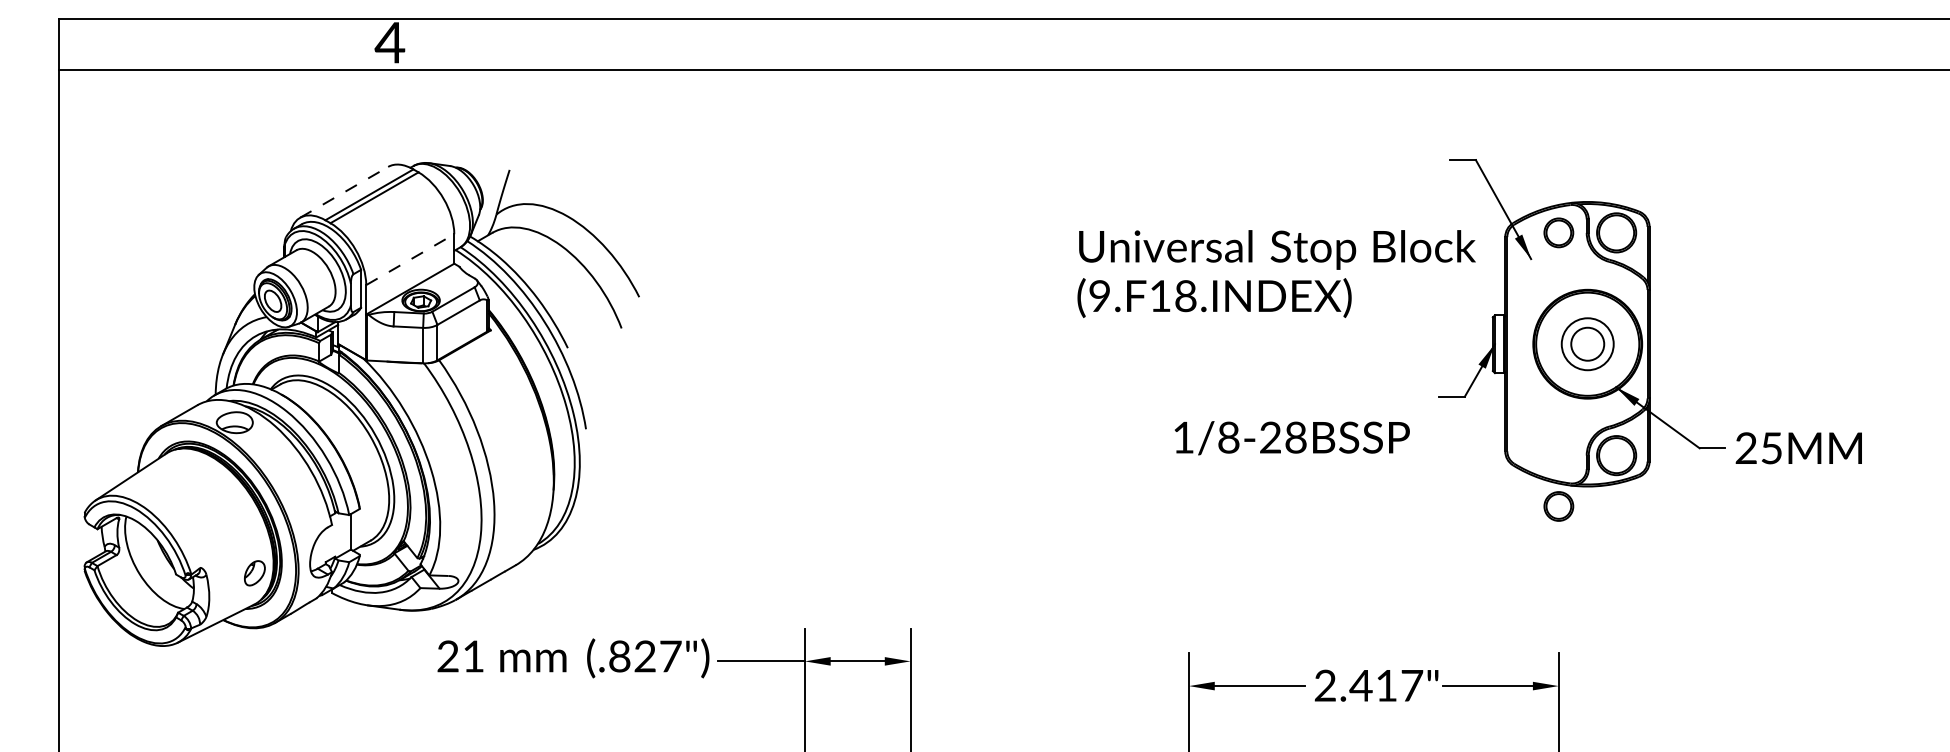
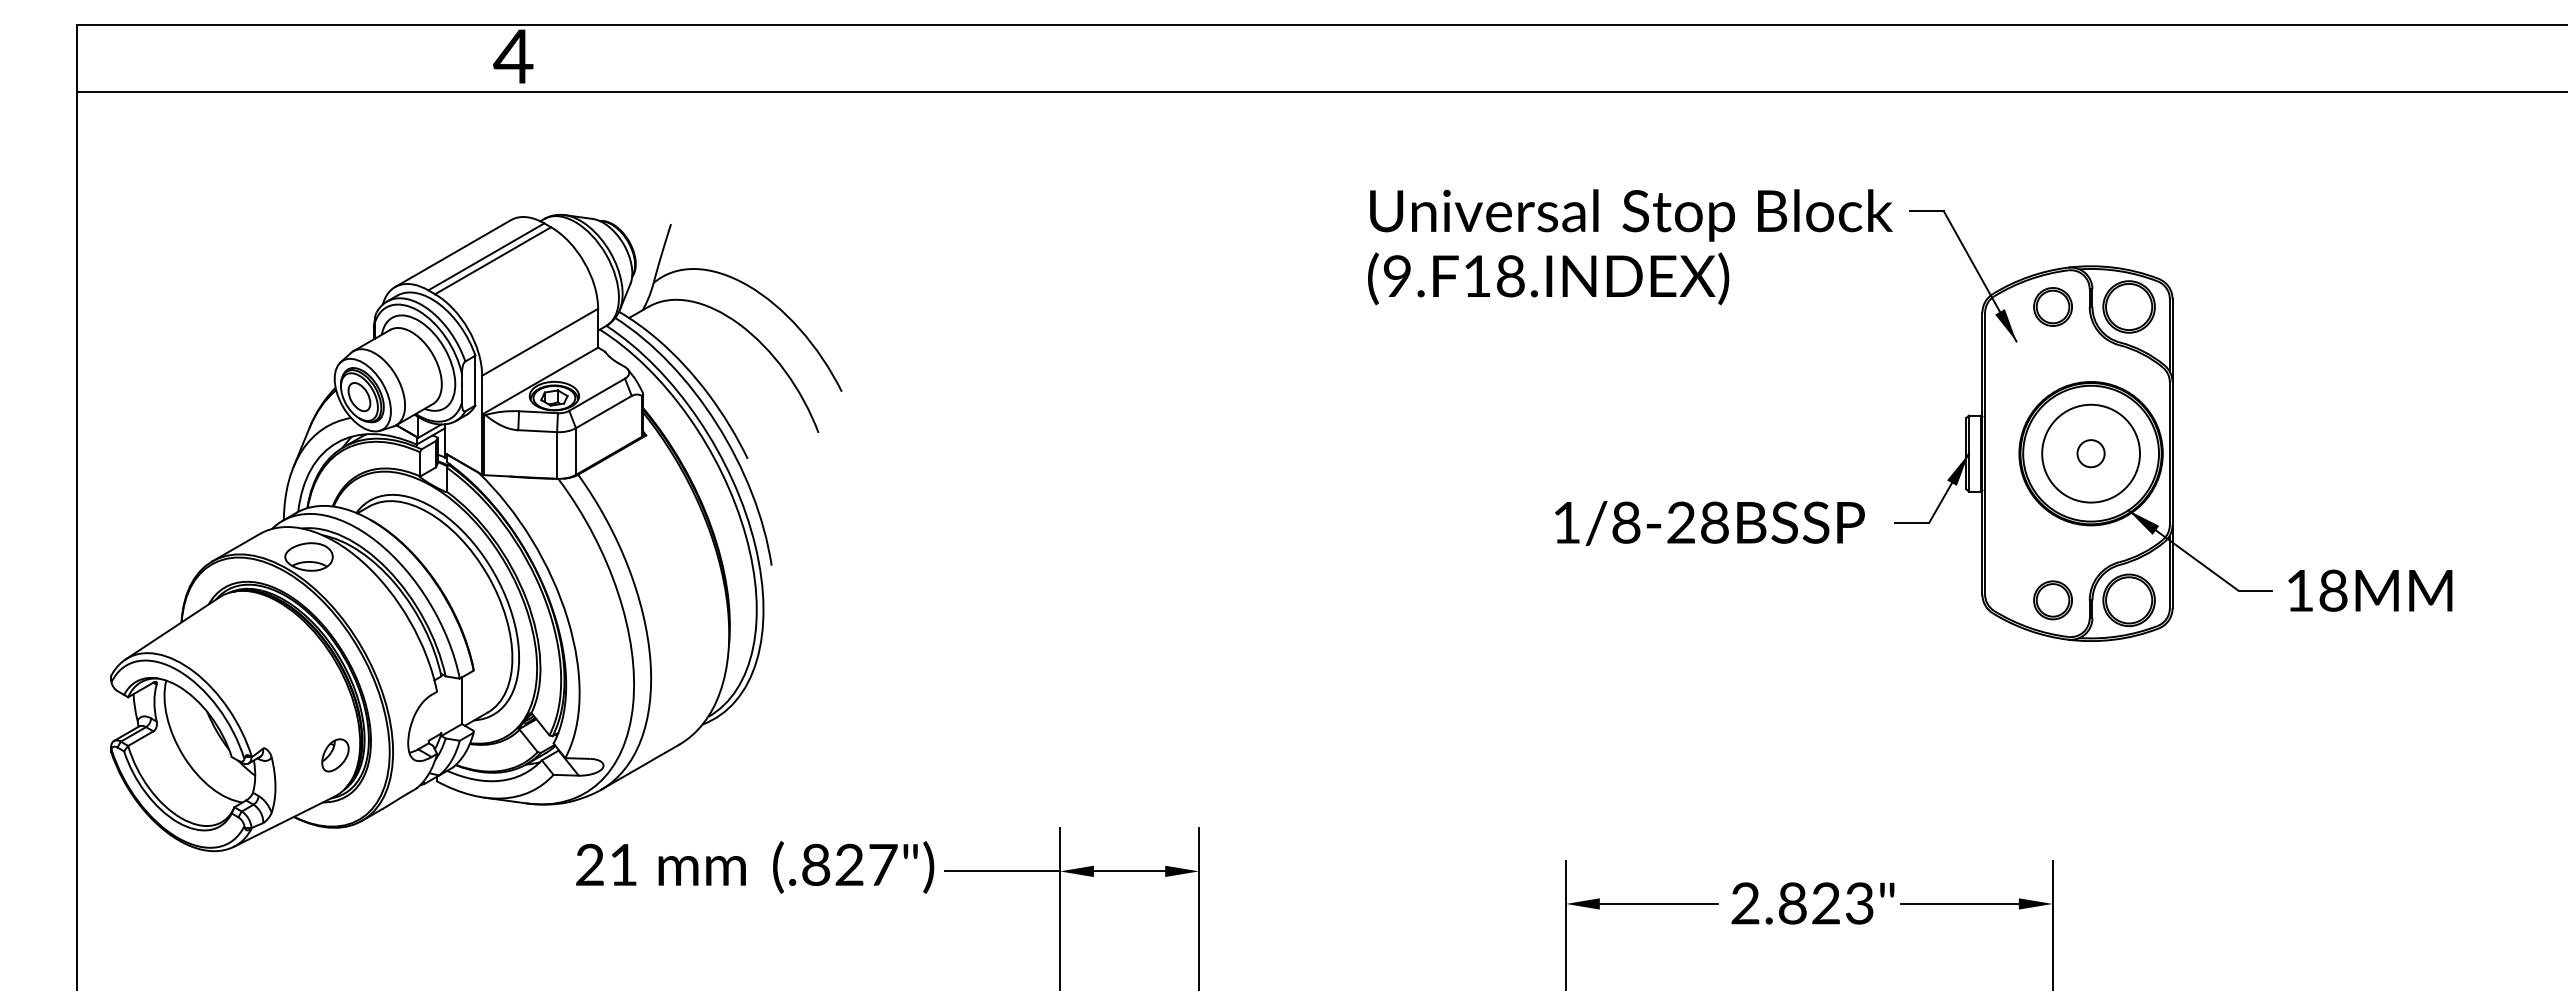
line: (344, 192) -> (453, 253), dashed -> solid
line: (410, 259) -> (540, 342), dashed -> solid
text: (1276, 274) -> (1630, 247), moved
circle: (1587, 344) -> (2090, 453), size x0.62
circle: (1588, 344) -> (2091, 453), size x1.43
text: (1291, 437) -> (1709, 522), moved
text: (1758, 448) -> (2316, 590), 25MM -> 18MM
part: (1558, 506) -> (2052, 600), moved
text: (1386, 685) -> (1825, 903), 2.417" -> 2.823"

